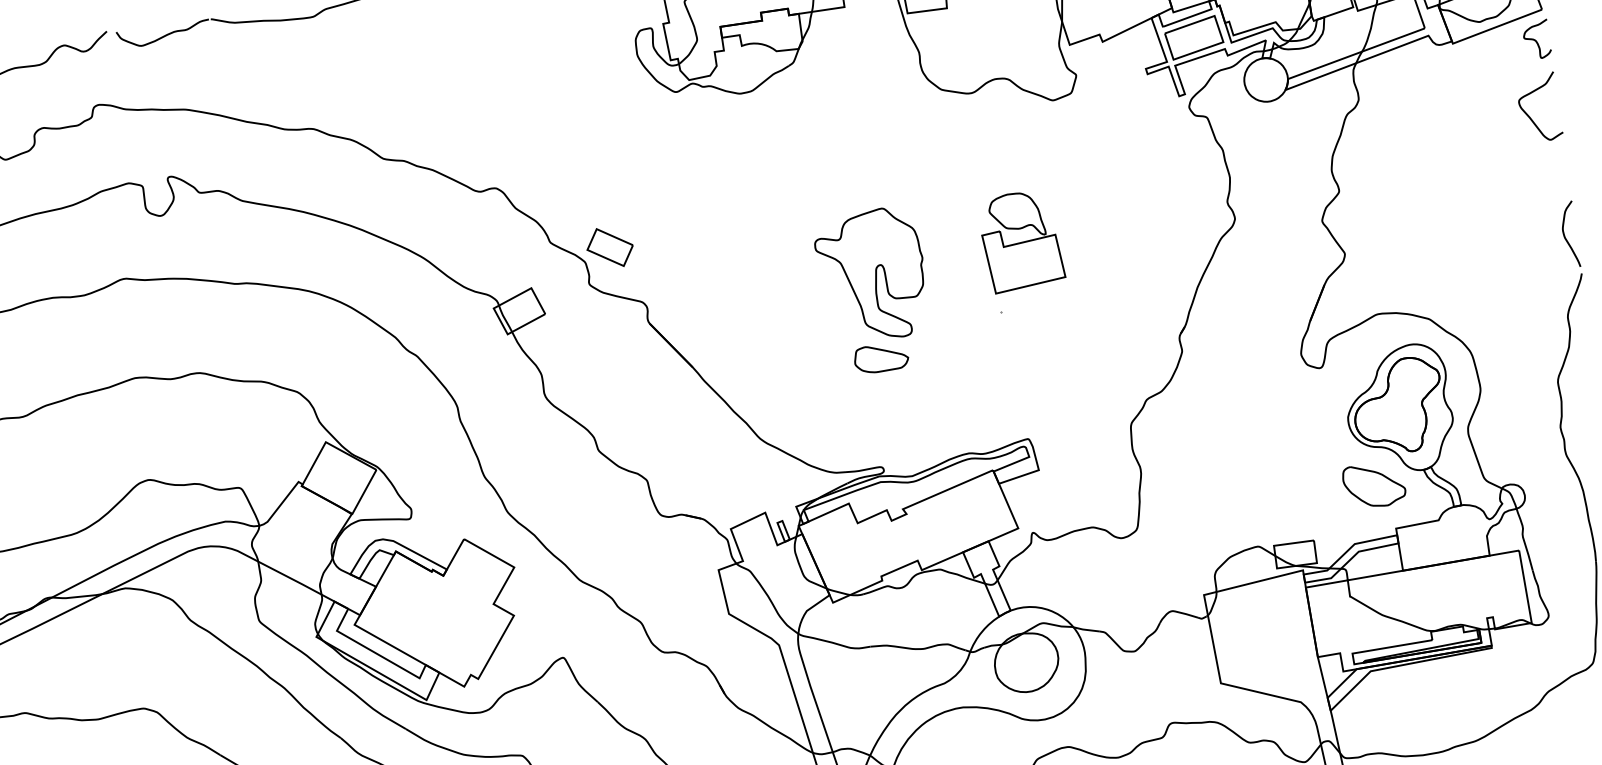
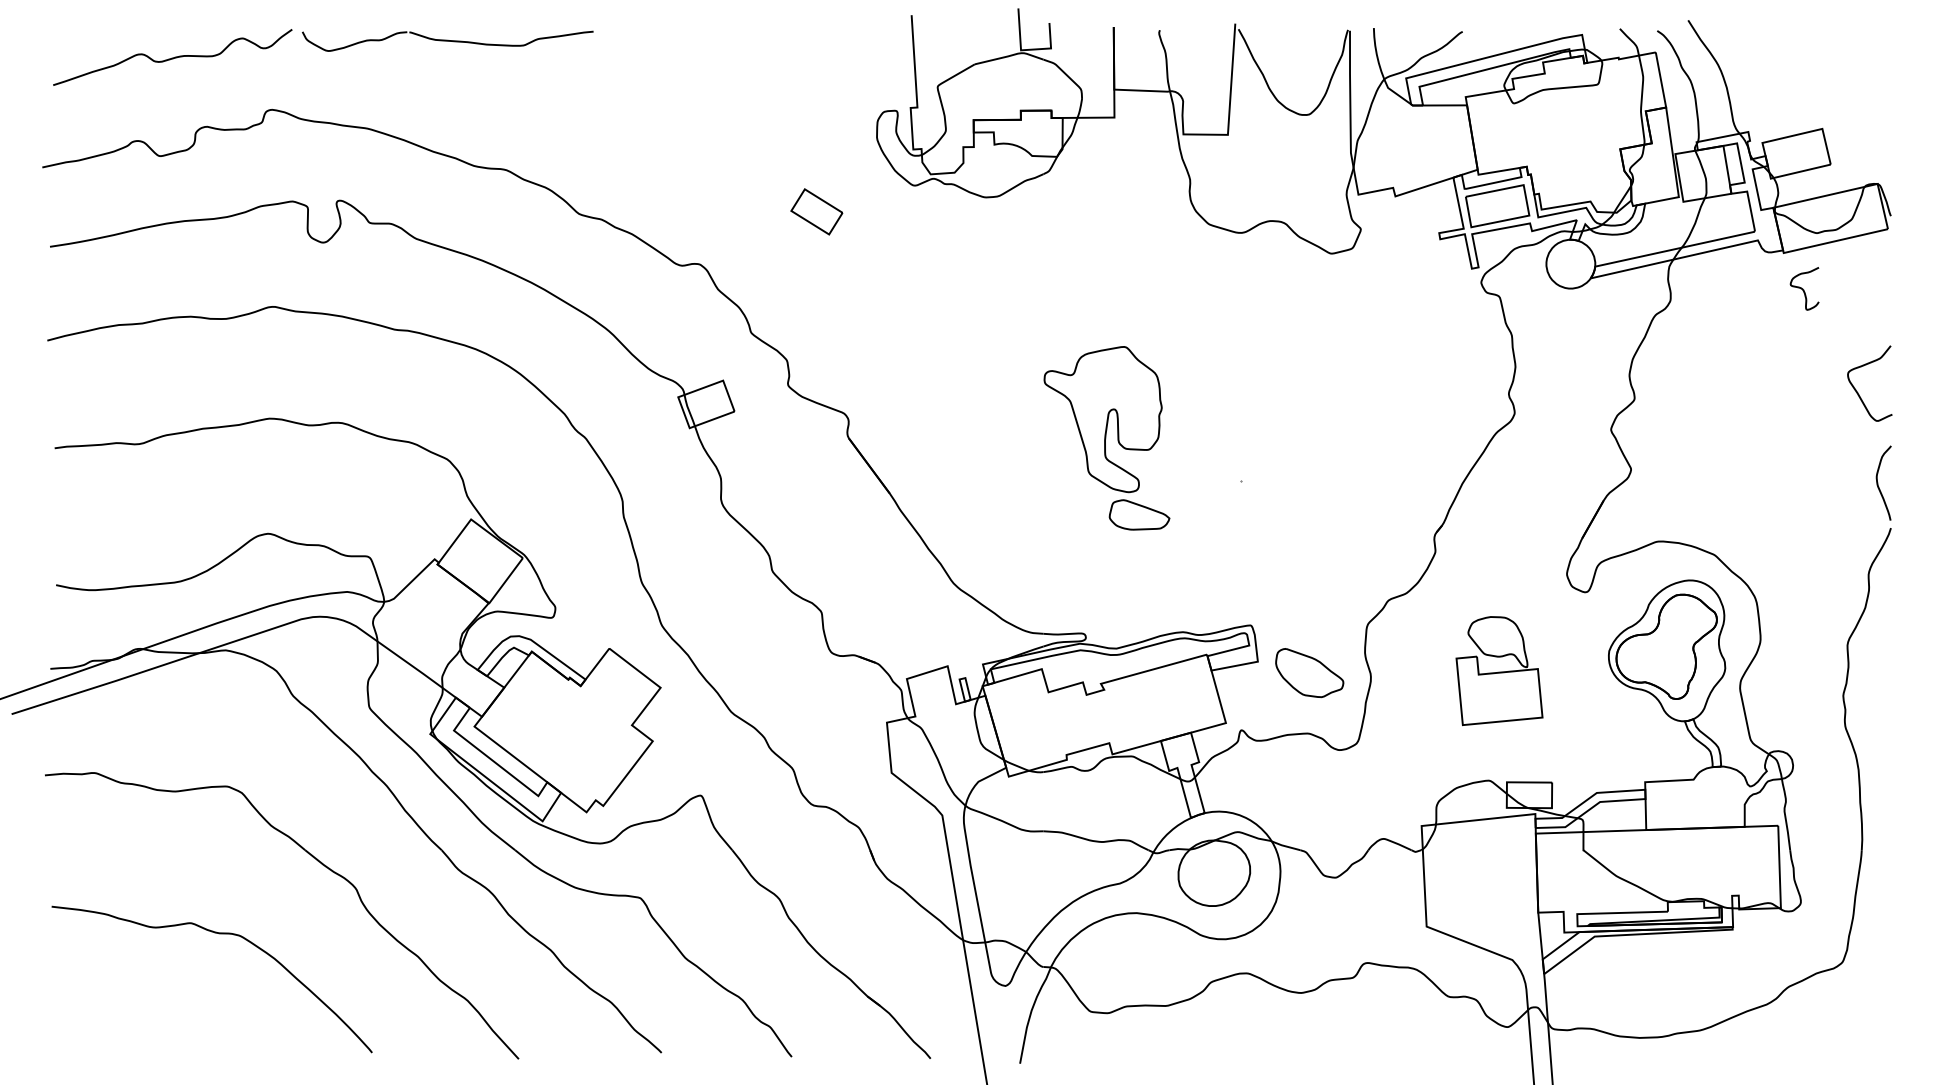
curve: (1535, 39) -> (1803, 288), moved
curve: (1530, 116) -> (1858, 392), moved
part: (1021, 241) -> (1499, 671), moved
part: (609, 247) -> (816, 211), moved
part: (881, 357) -> (1139, 514), moved
part: (1374, 485) -> (1309, 673), moved

